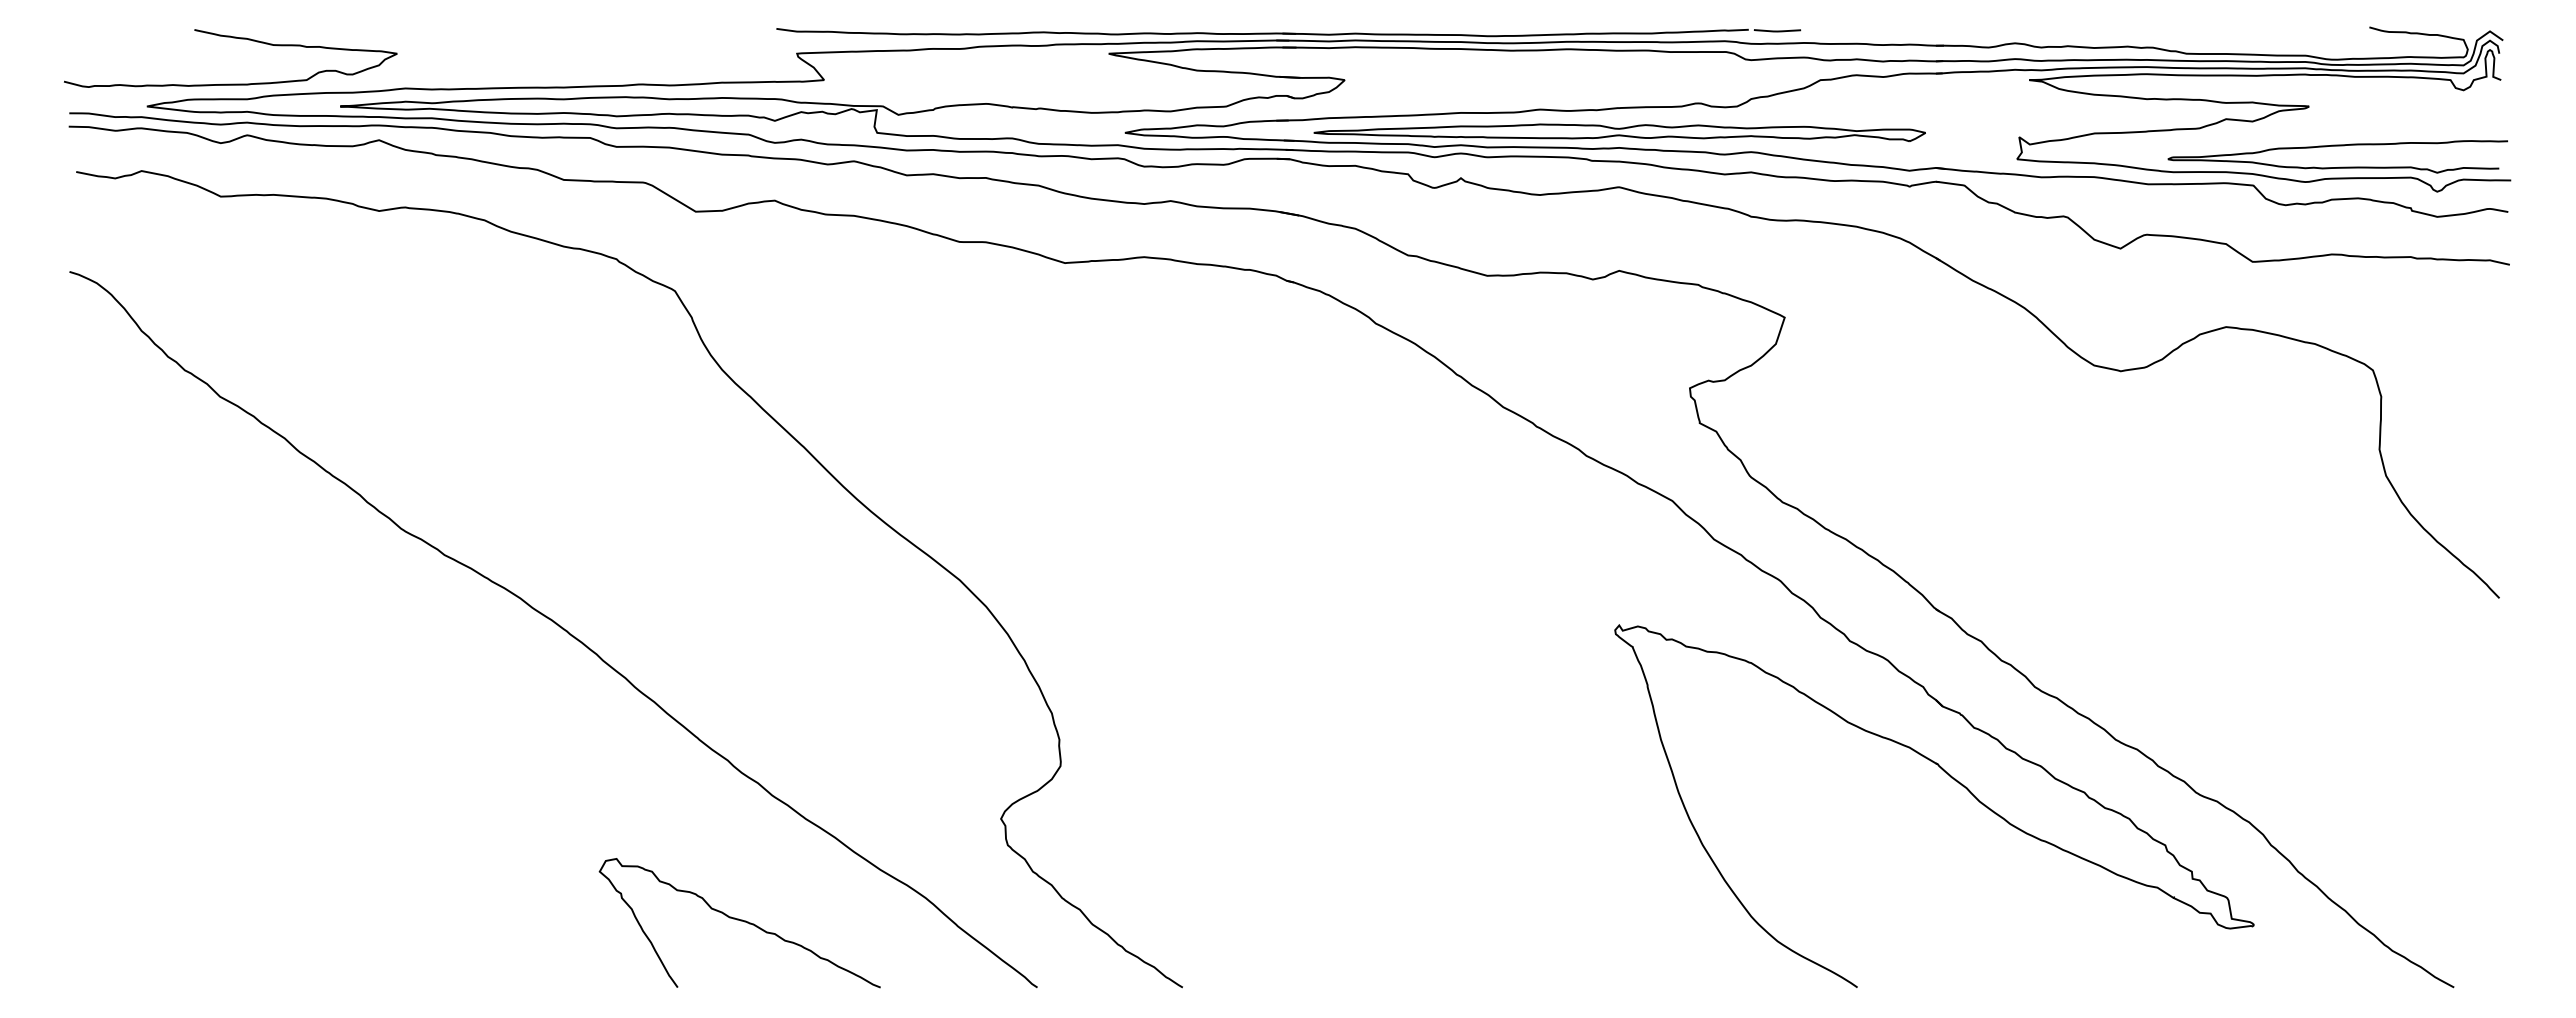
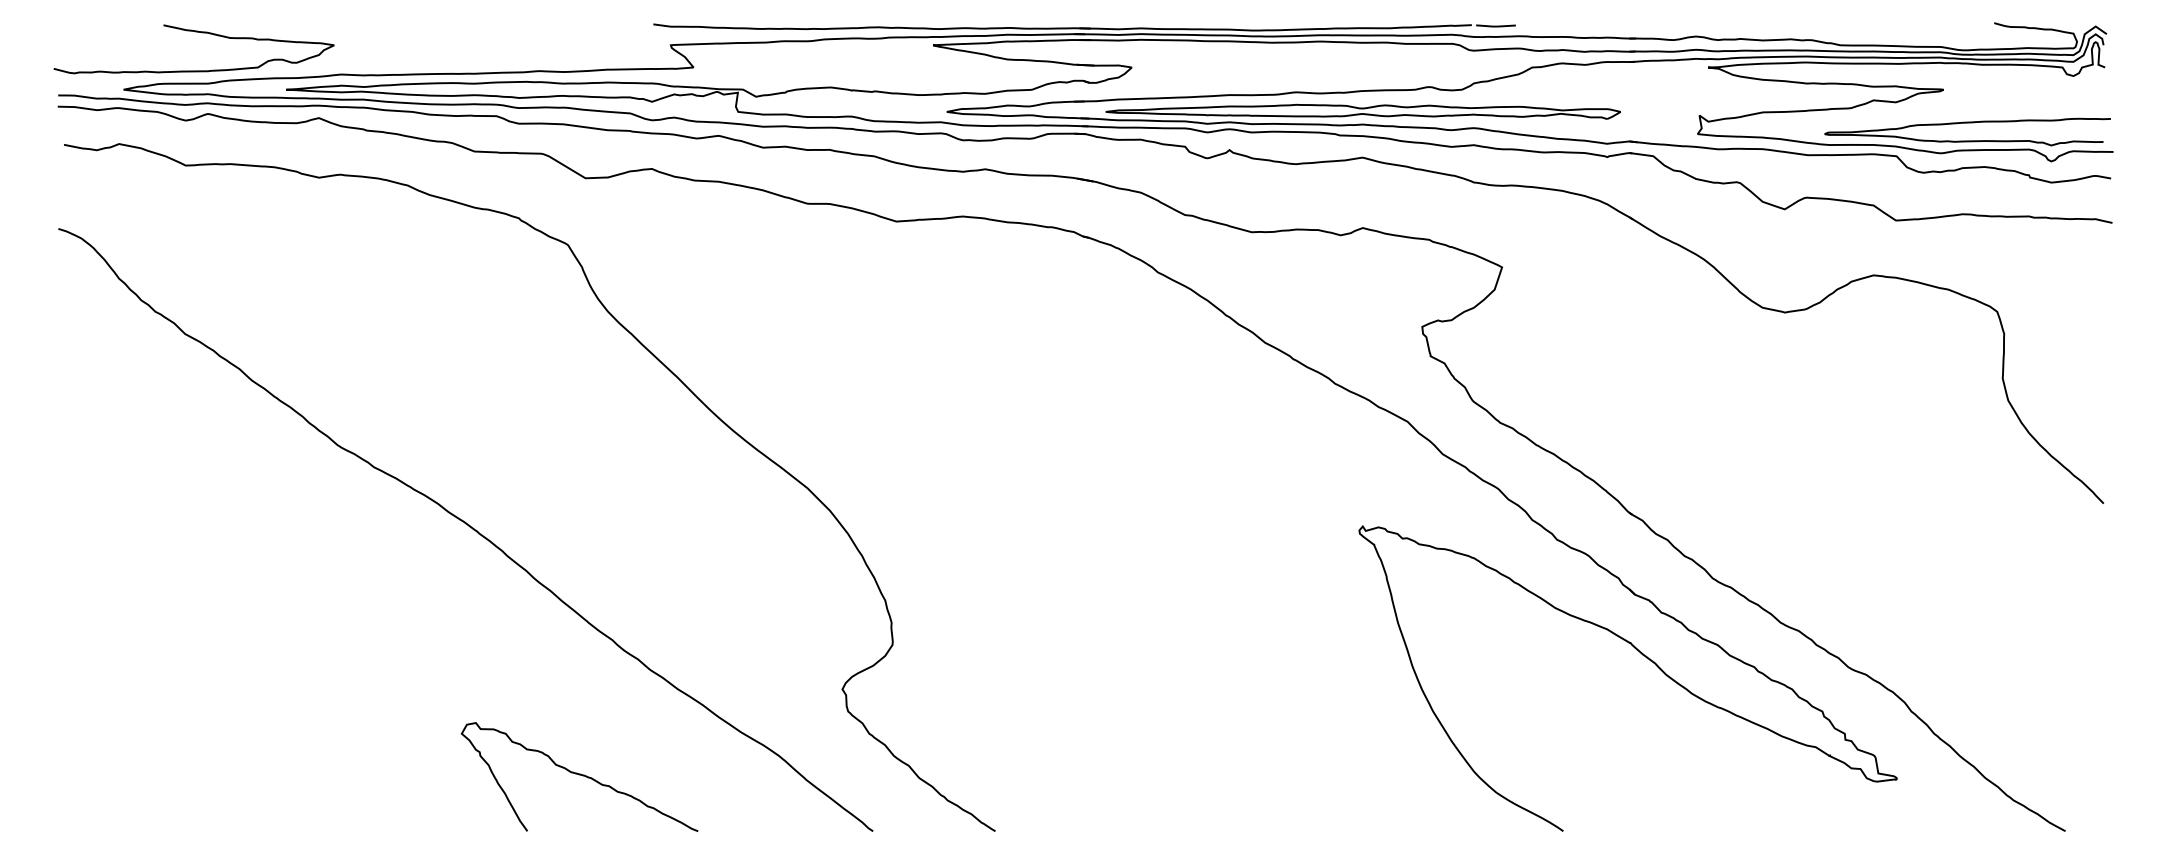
curve: (740, 921) -> (580, 775), moved

